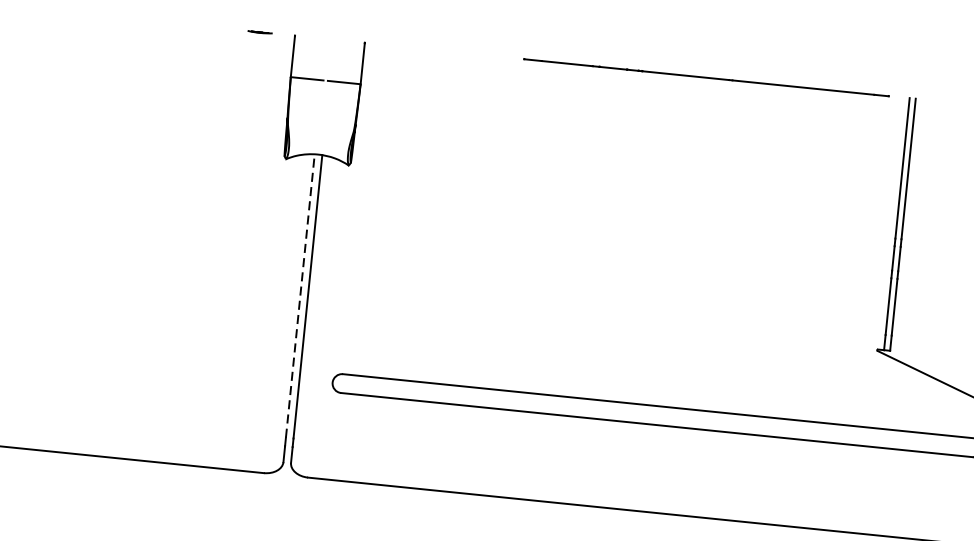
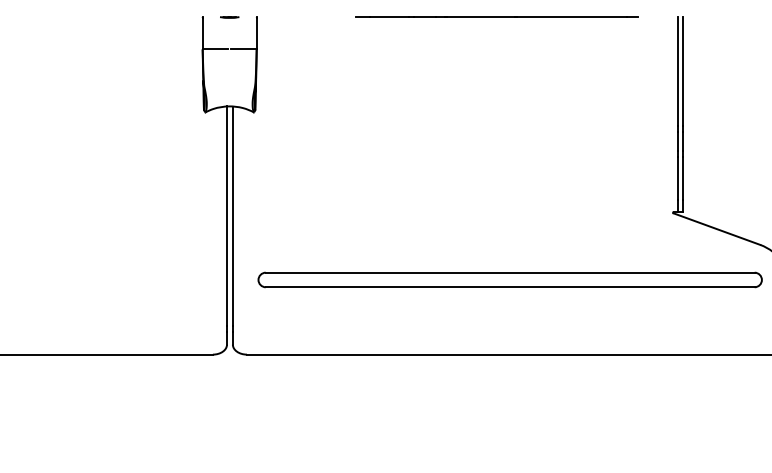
line: (259, 32) -> (229, 17), moved
line: (705, 76) -> (496, 16), moved
line: (300, 296) -> (227, 216), dashed -> solid

